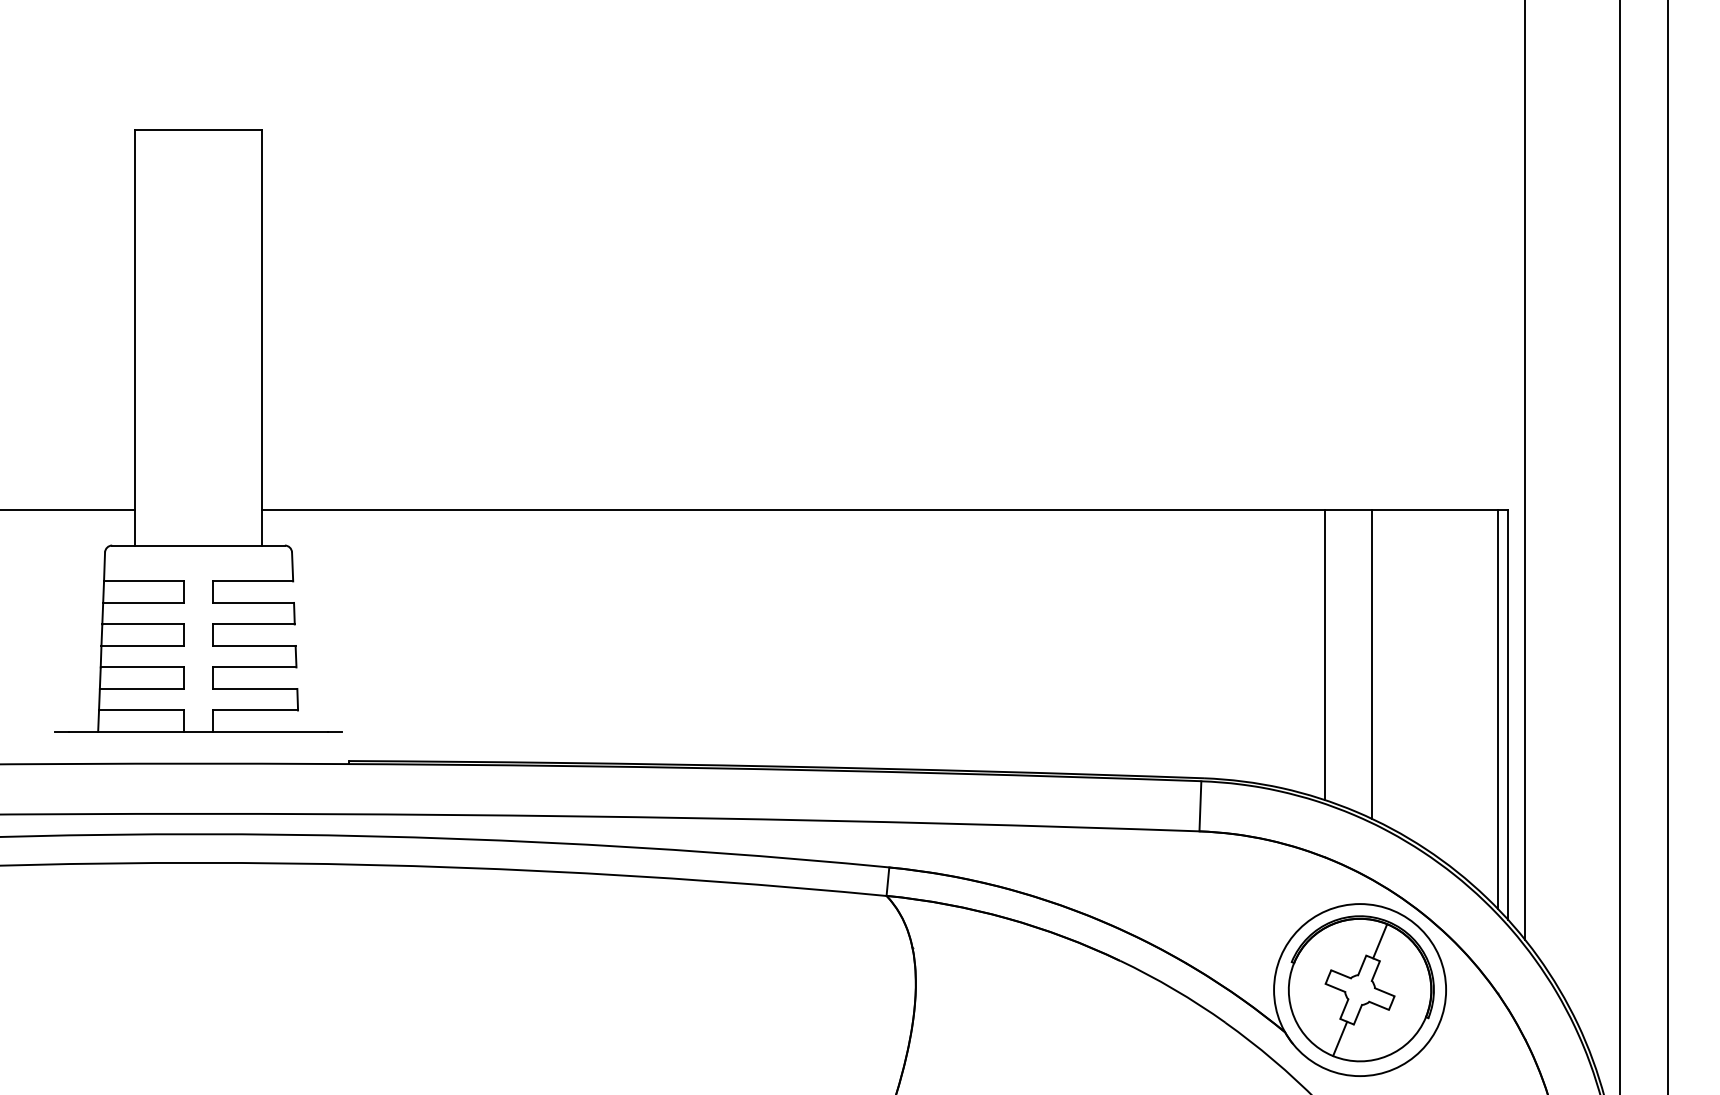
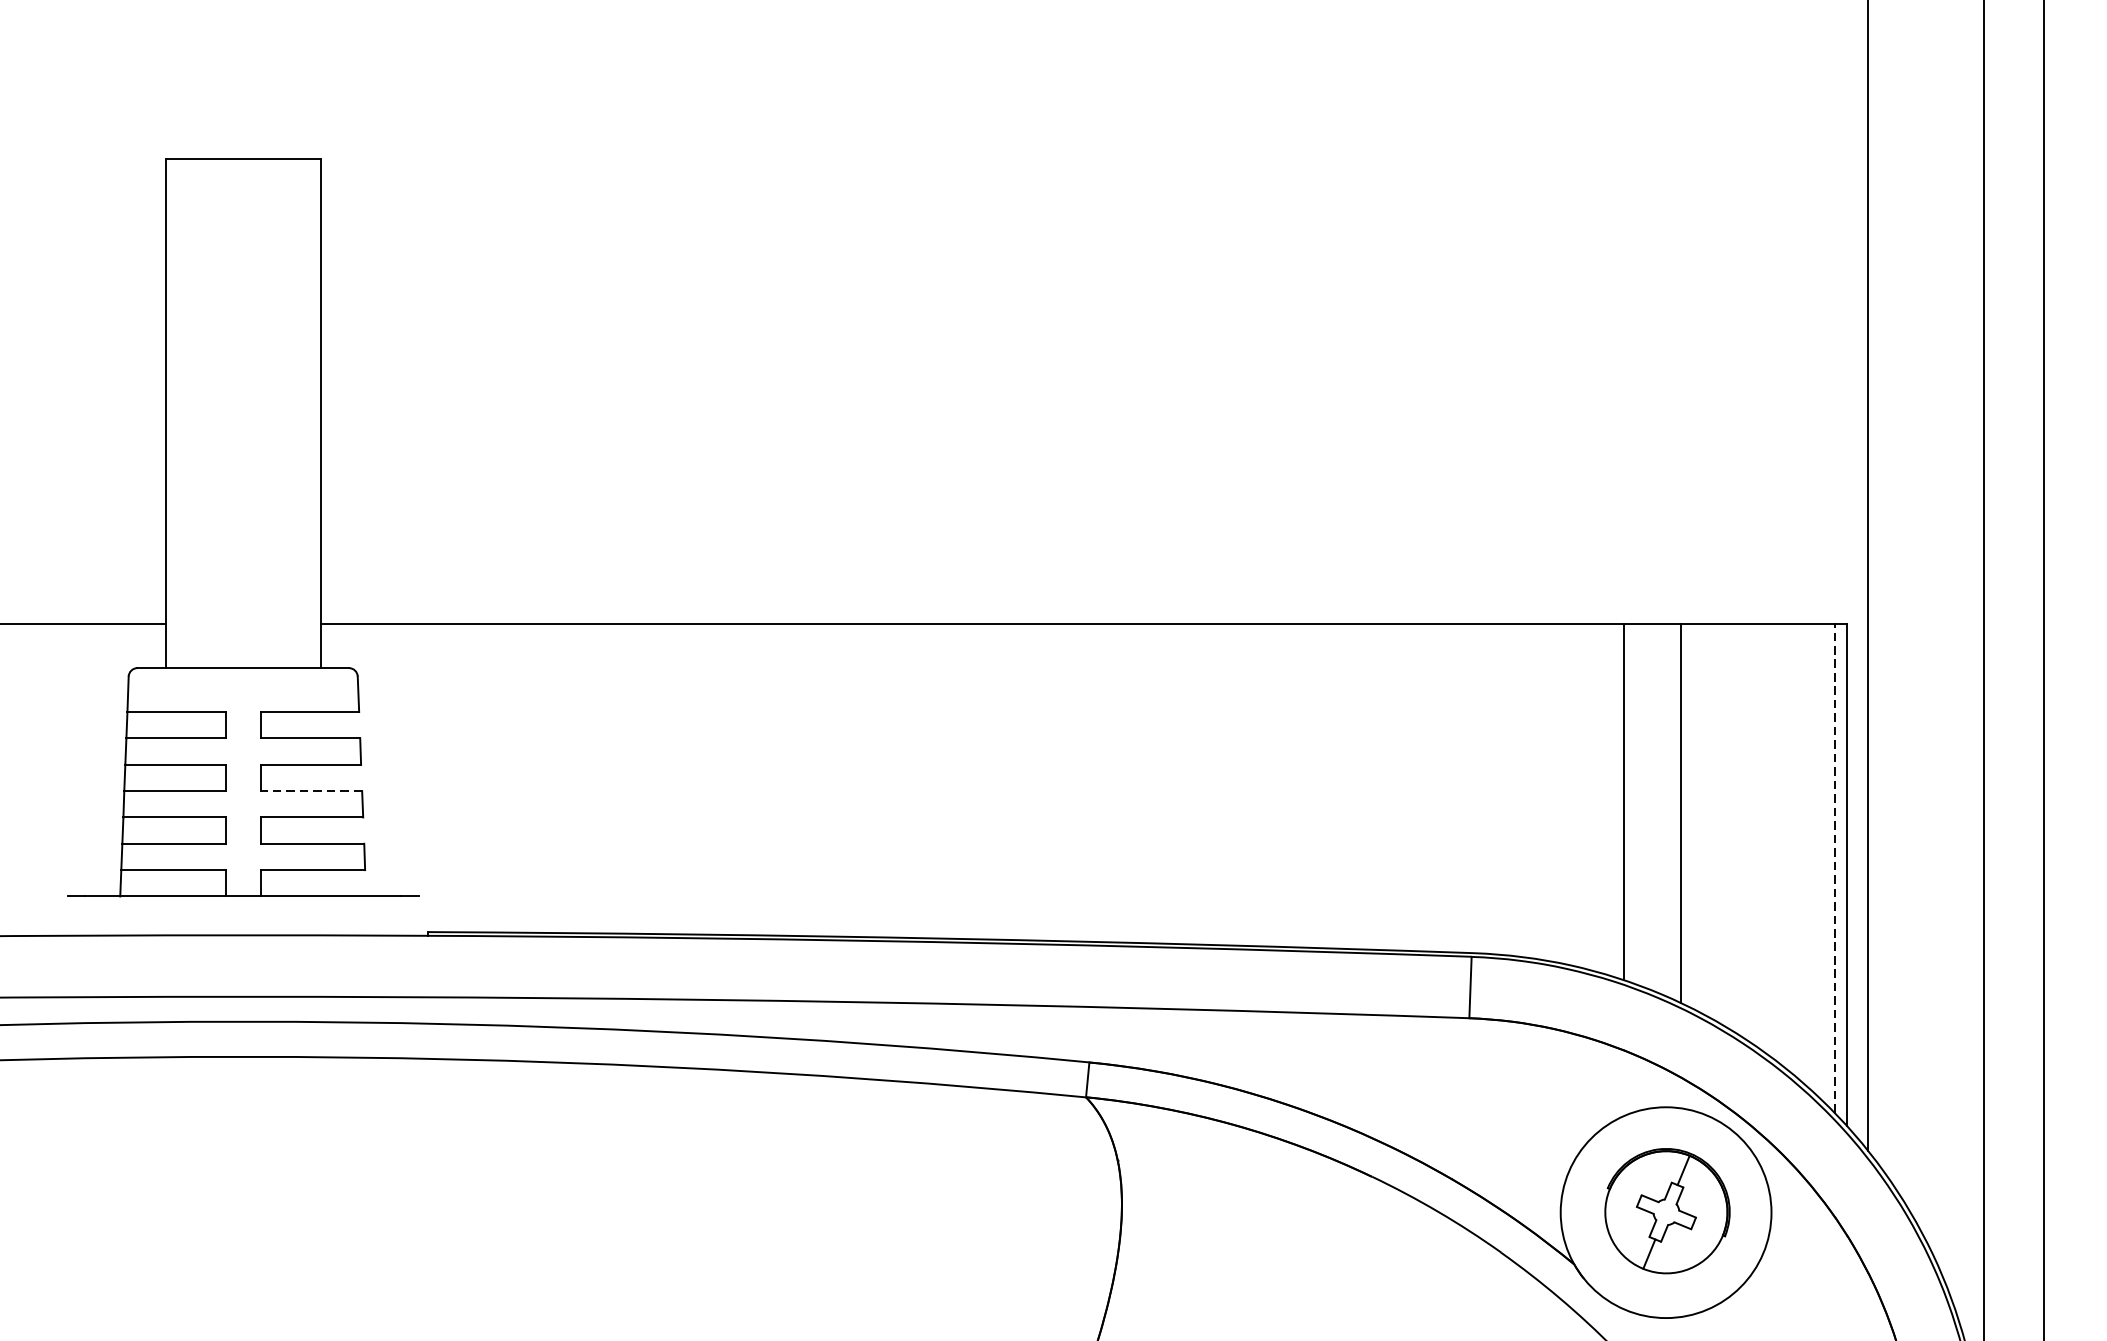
line: (253, 645) -> (310, 790), solid -> dashed
line: (1497, 708) -> (1834, 867), solid -> dashed
part: (1360, 988) -> (1666, 1210), size x0.7

